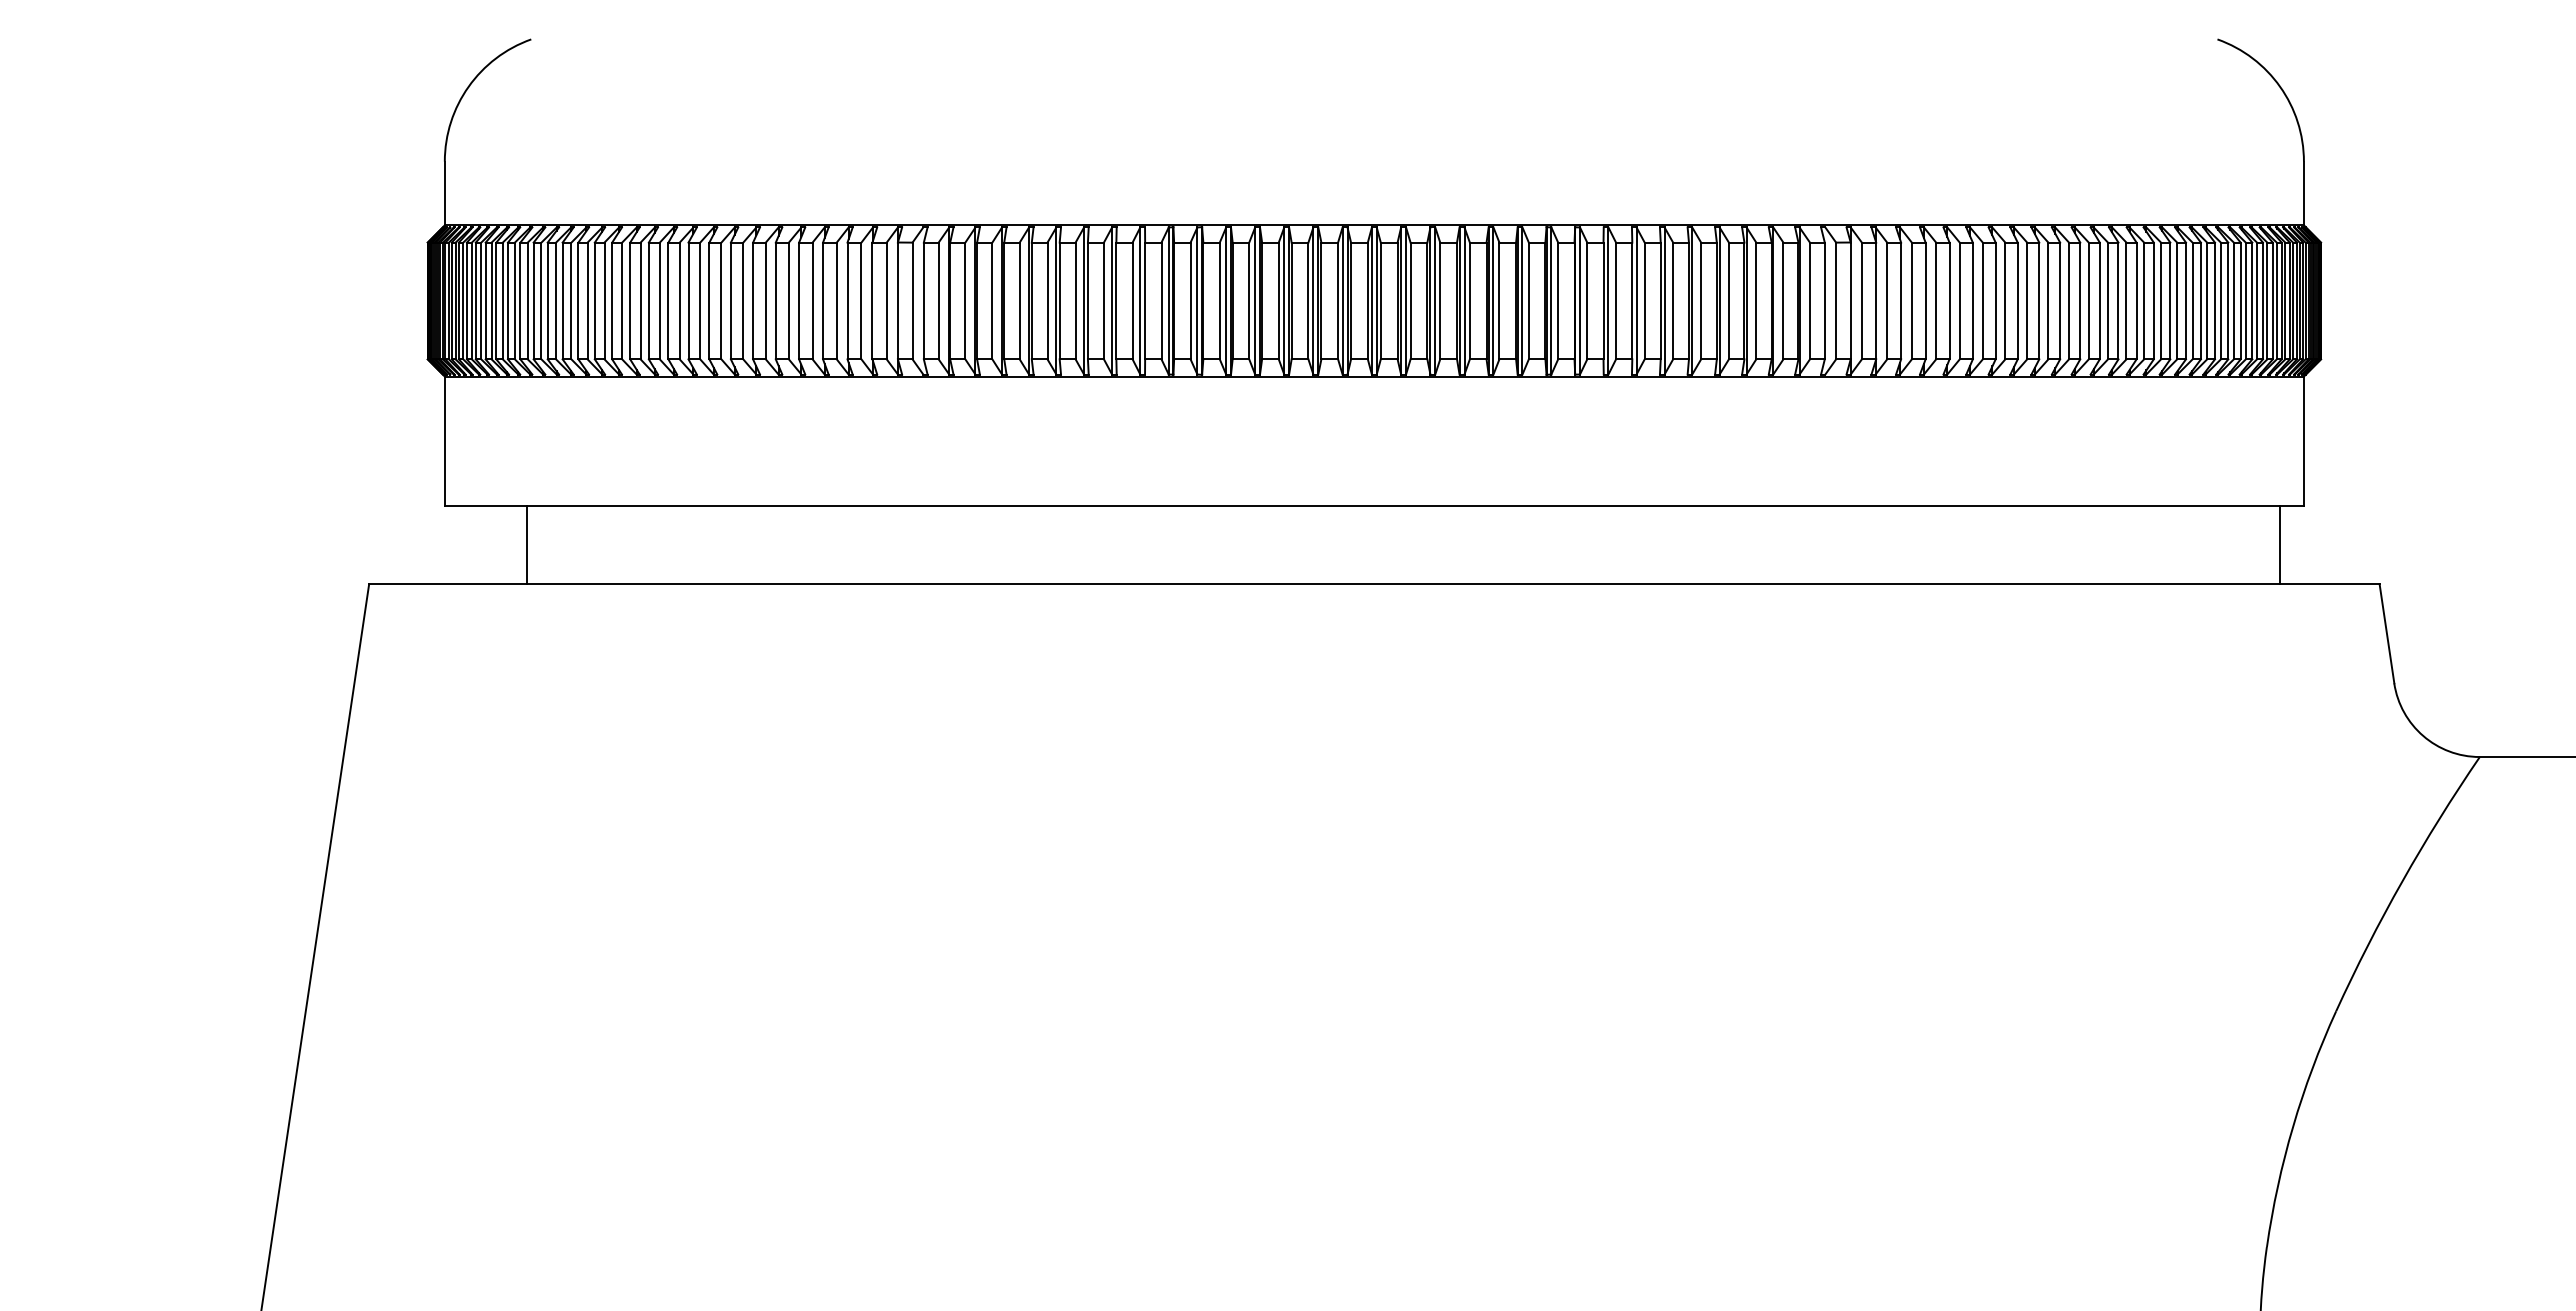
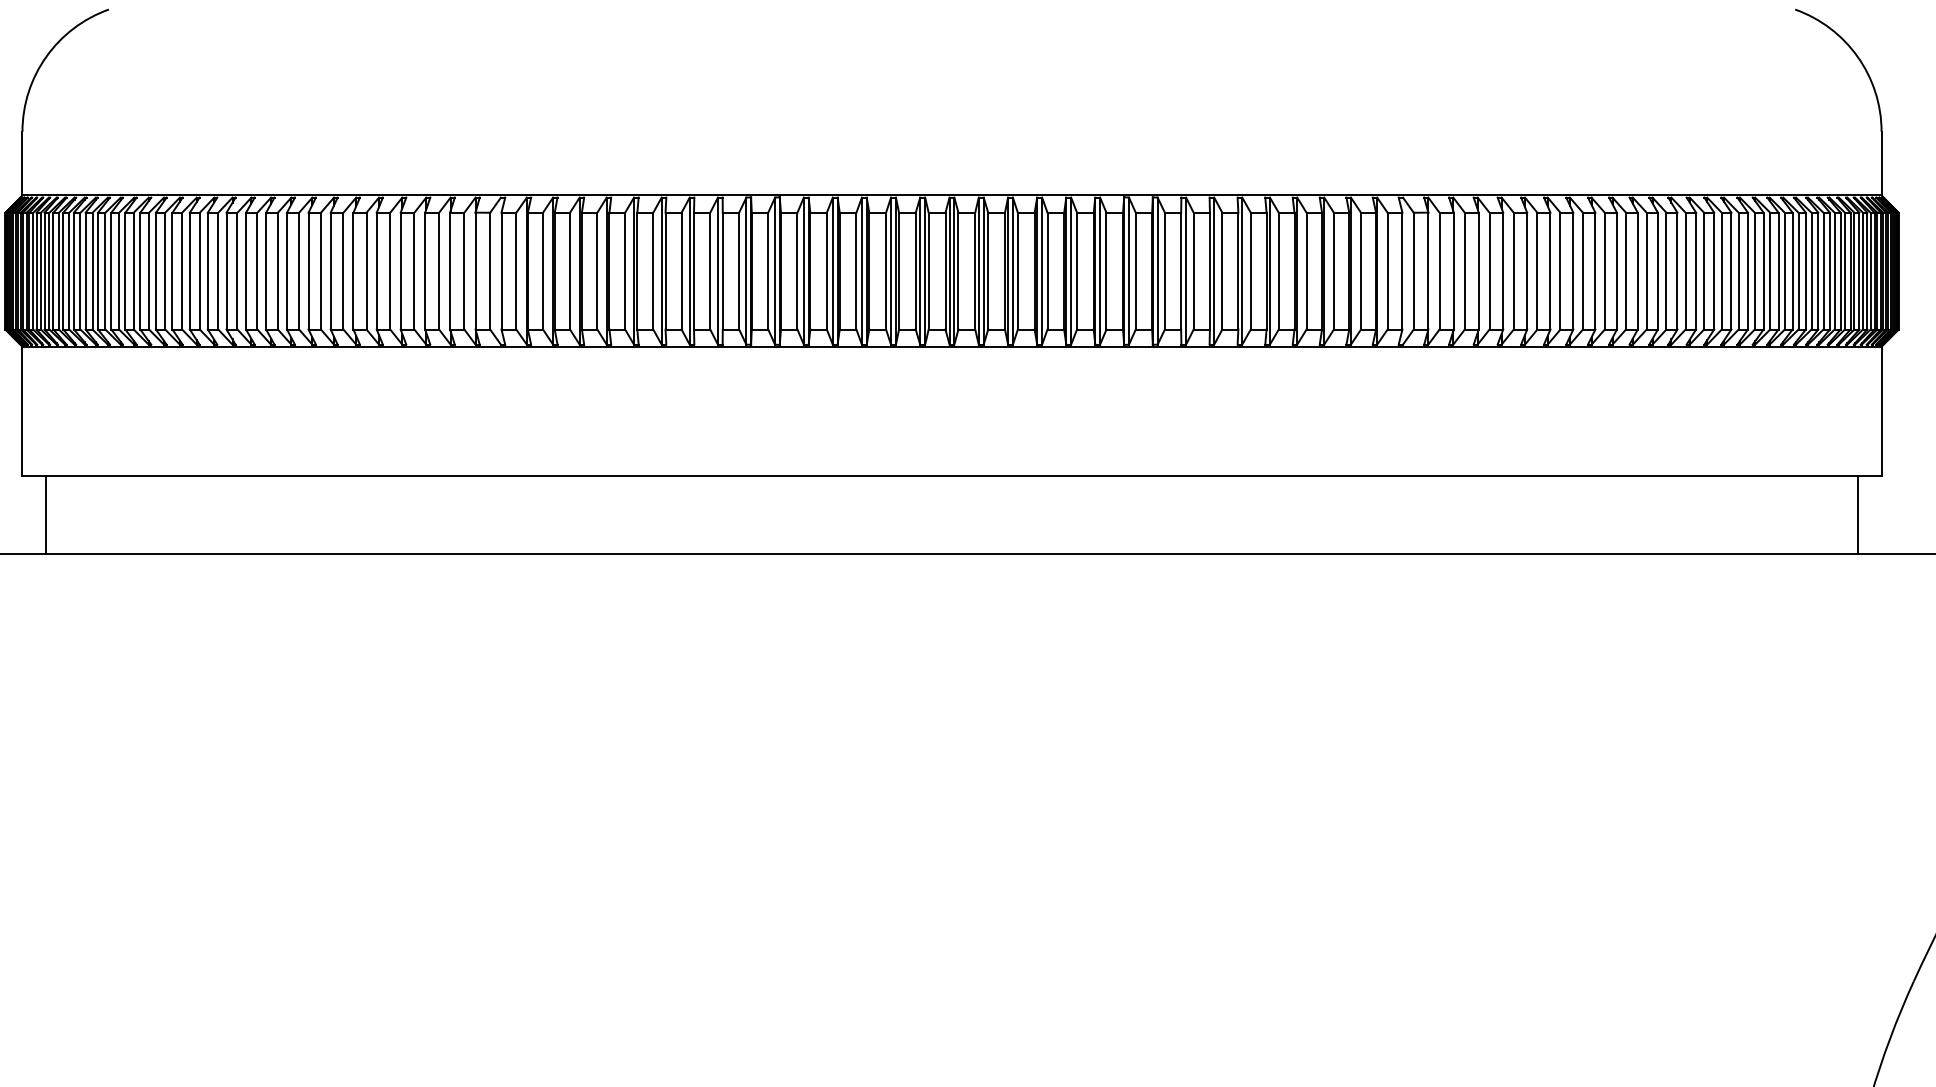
line: (526, 545) -> (46, 515), moved

